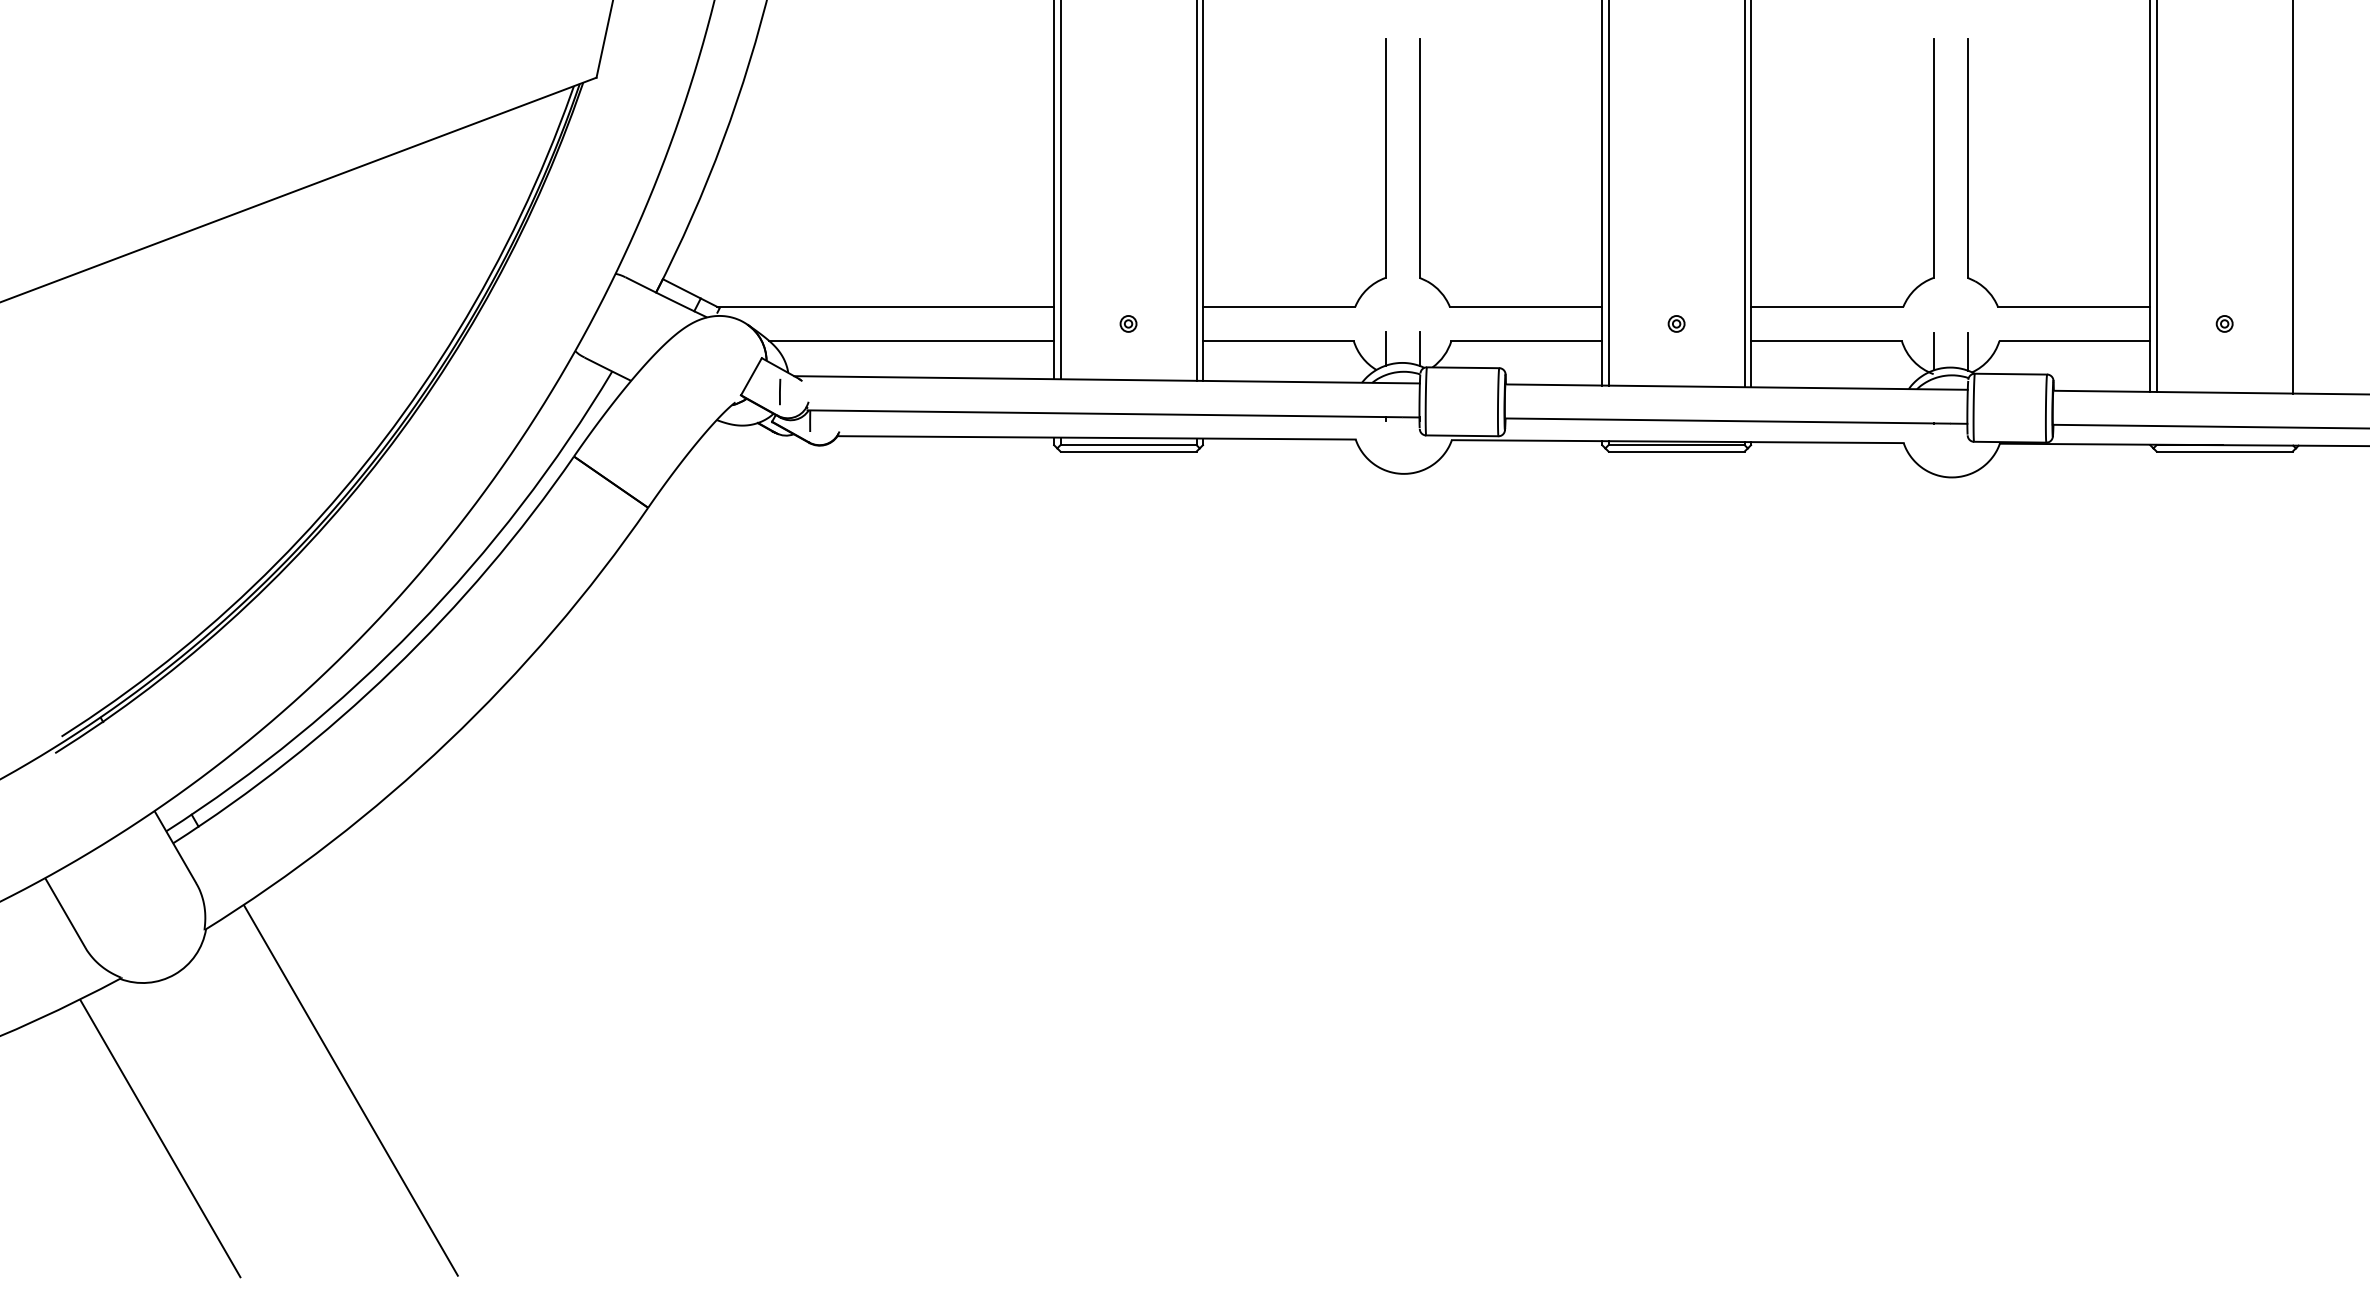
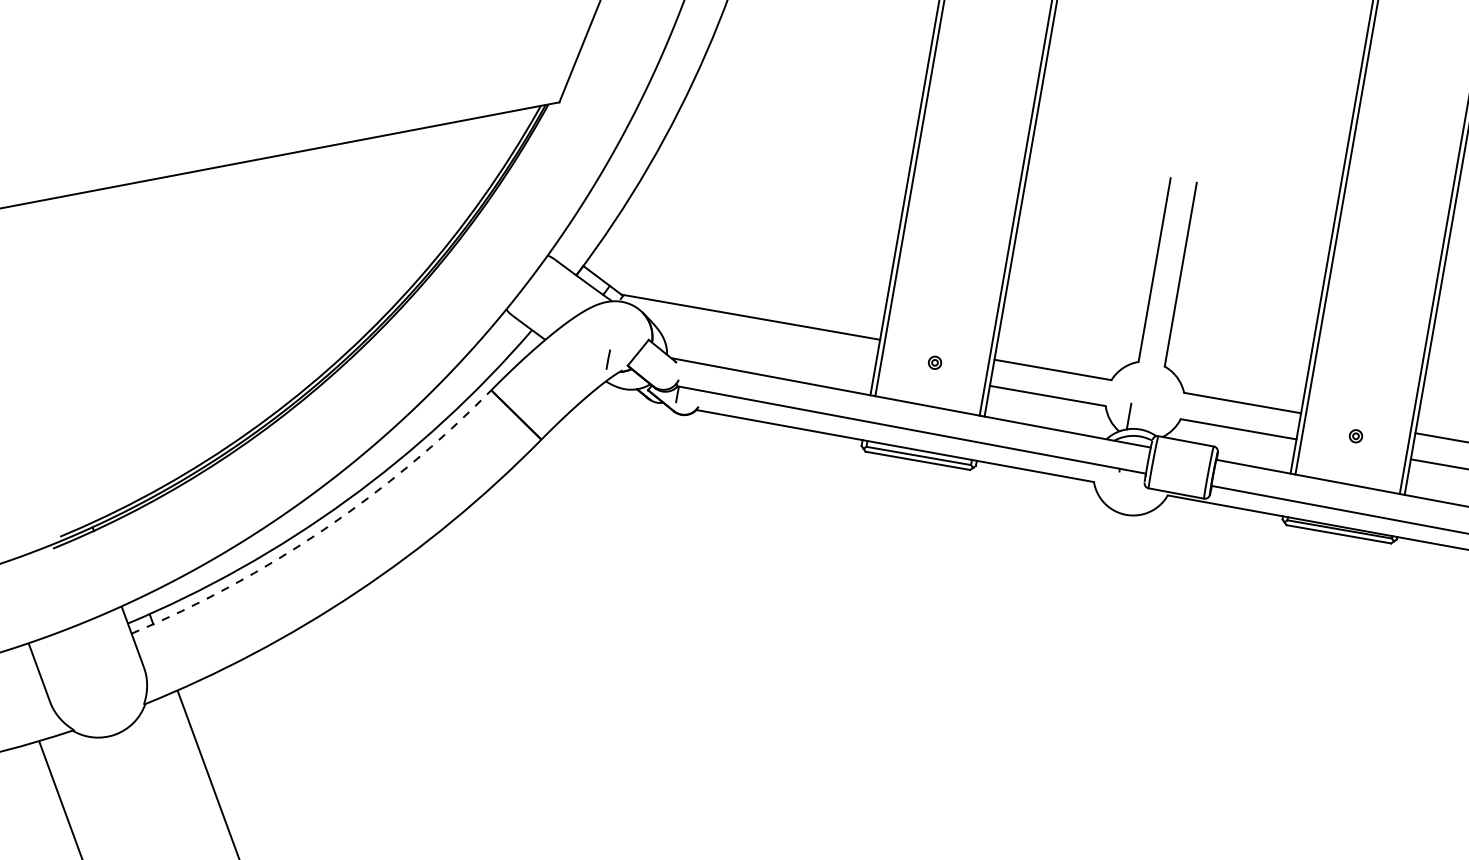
line: (911, 340) -> (766, 346), removed
line: (1419, 348) -> (1155, 420), removed
line: (780, 391) -> (608, 359), moved
arc: (392, 669) -> (323, 529), solid -> dashed

